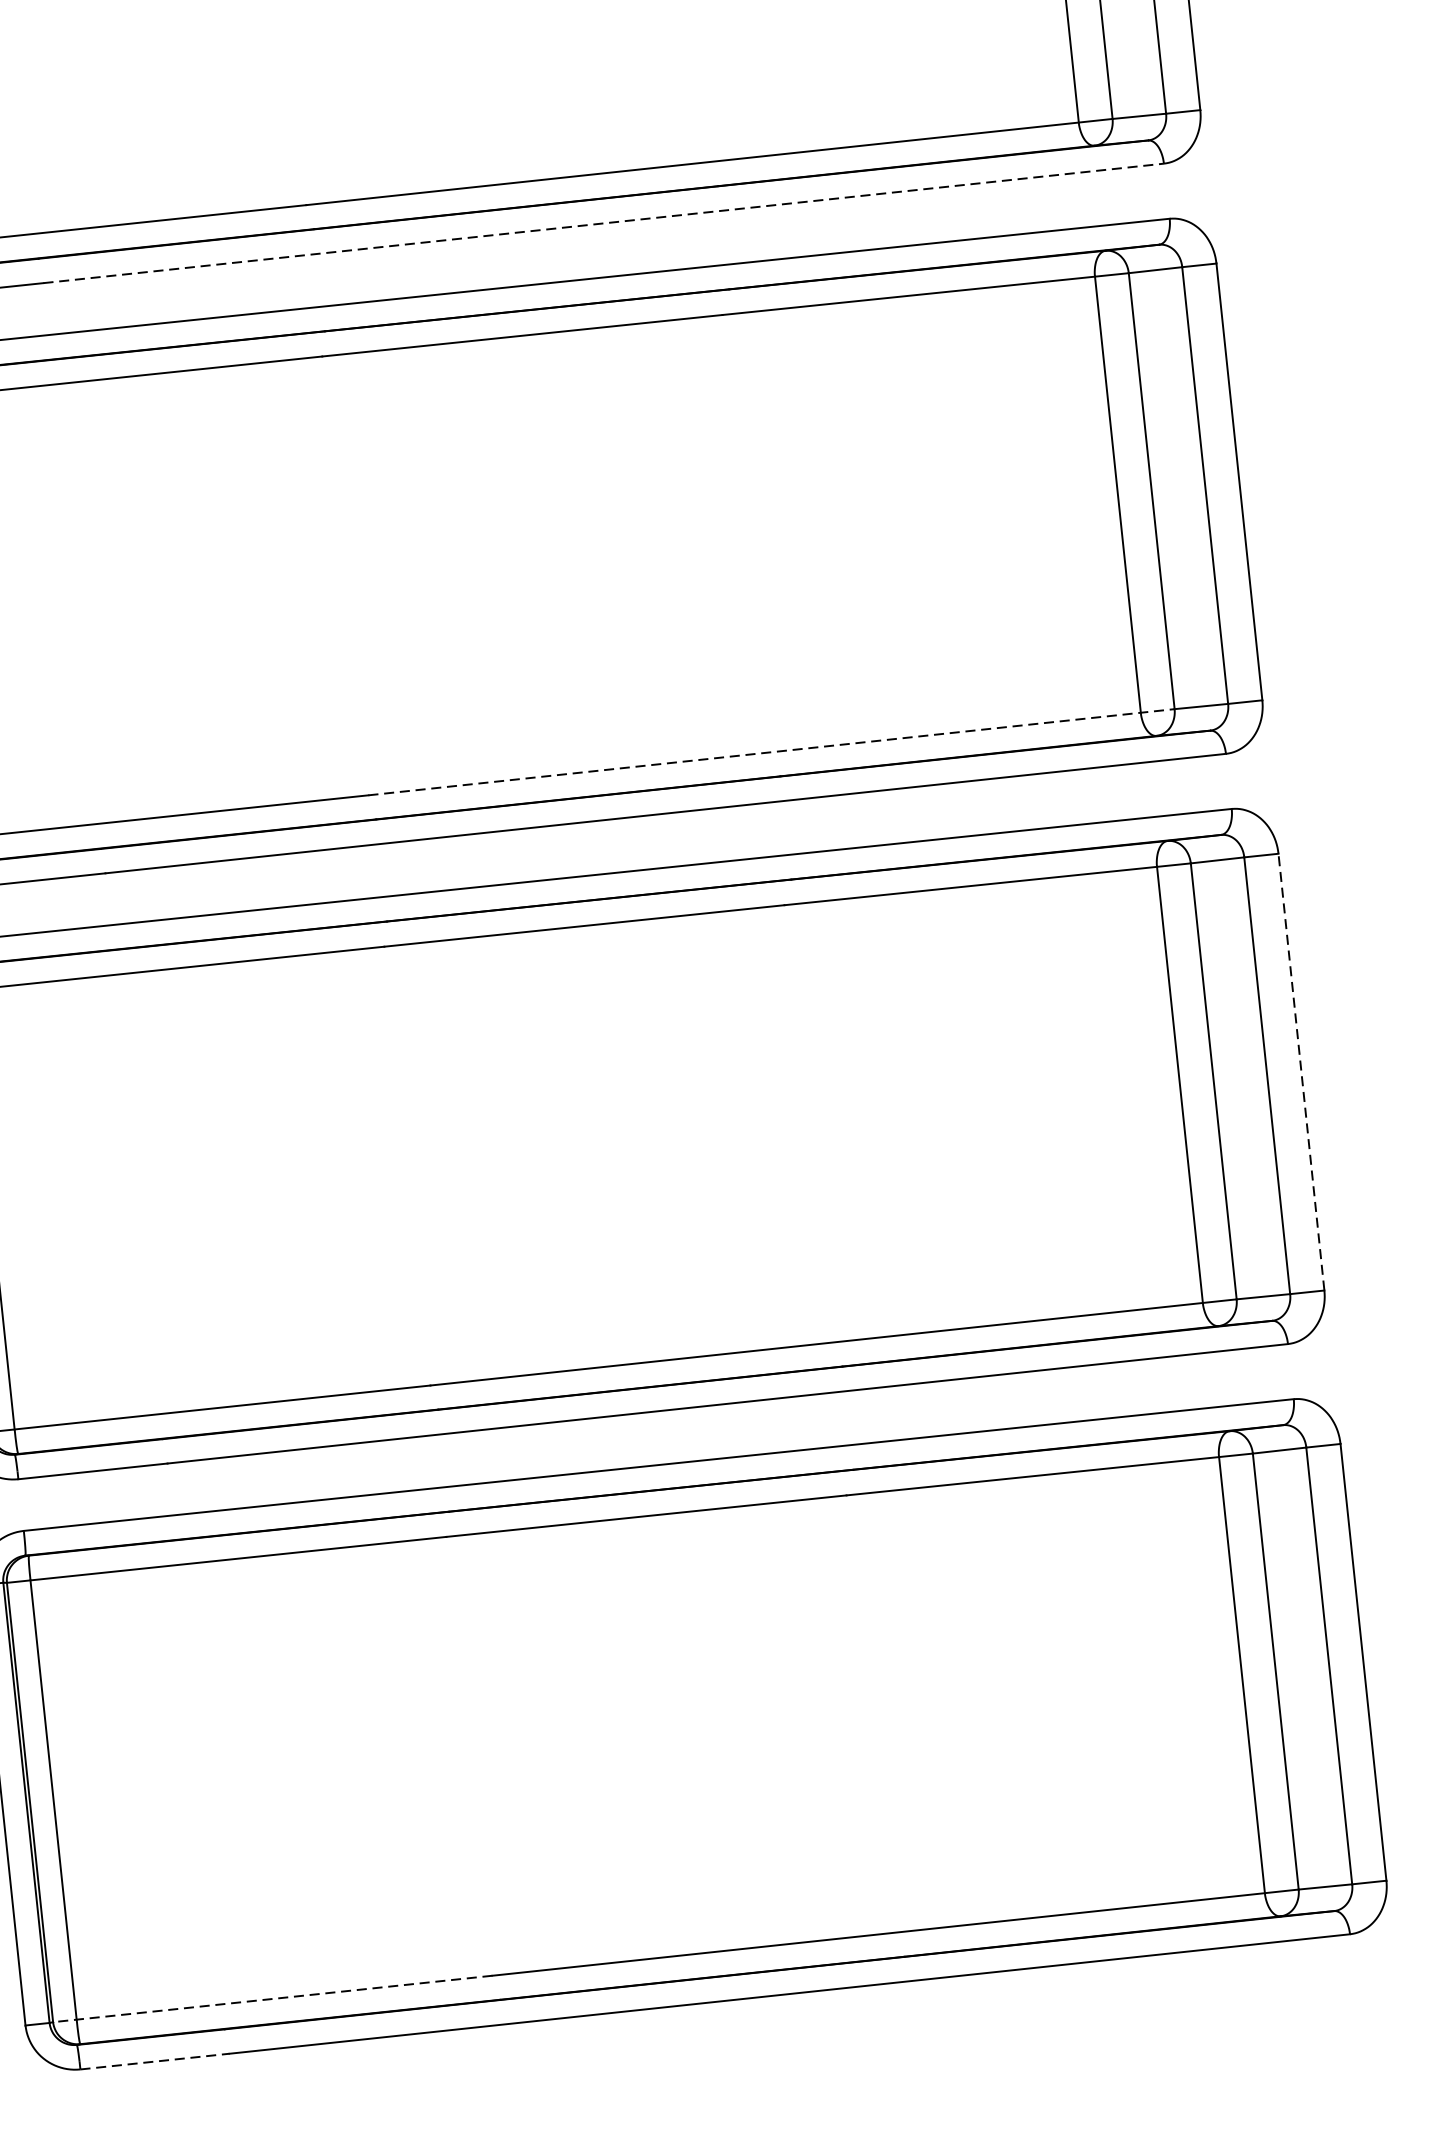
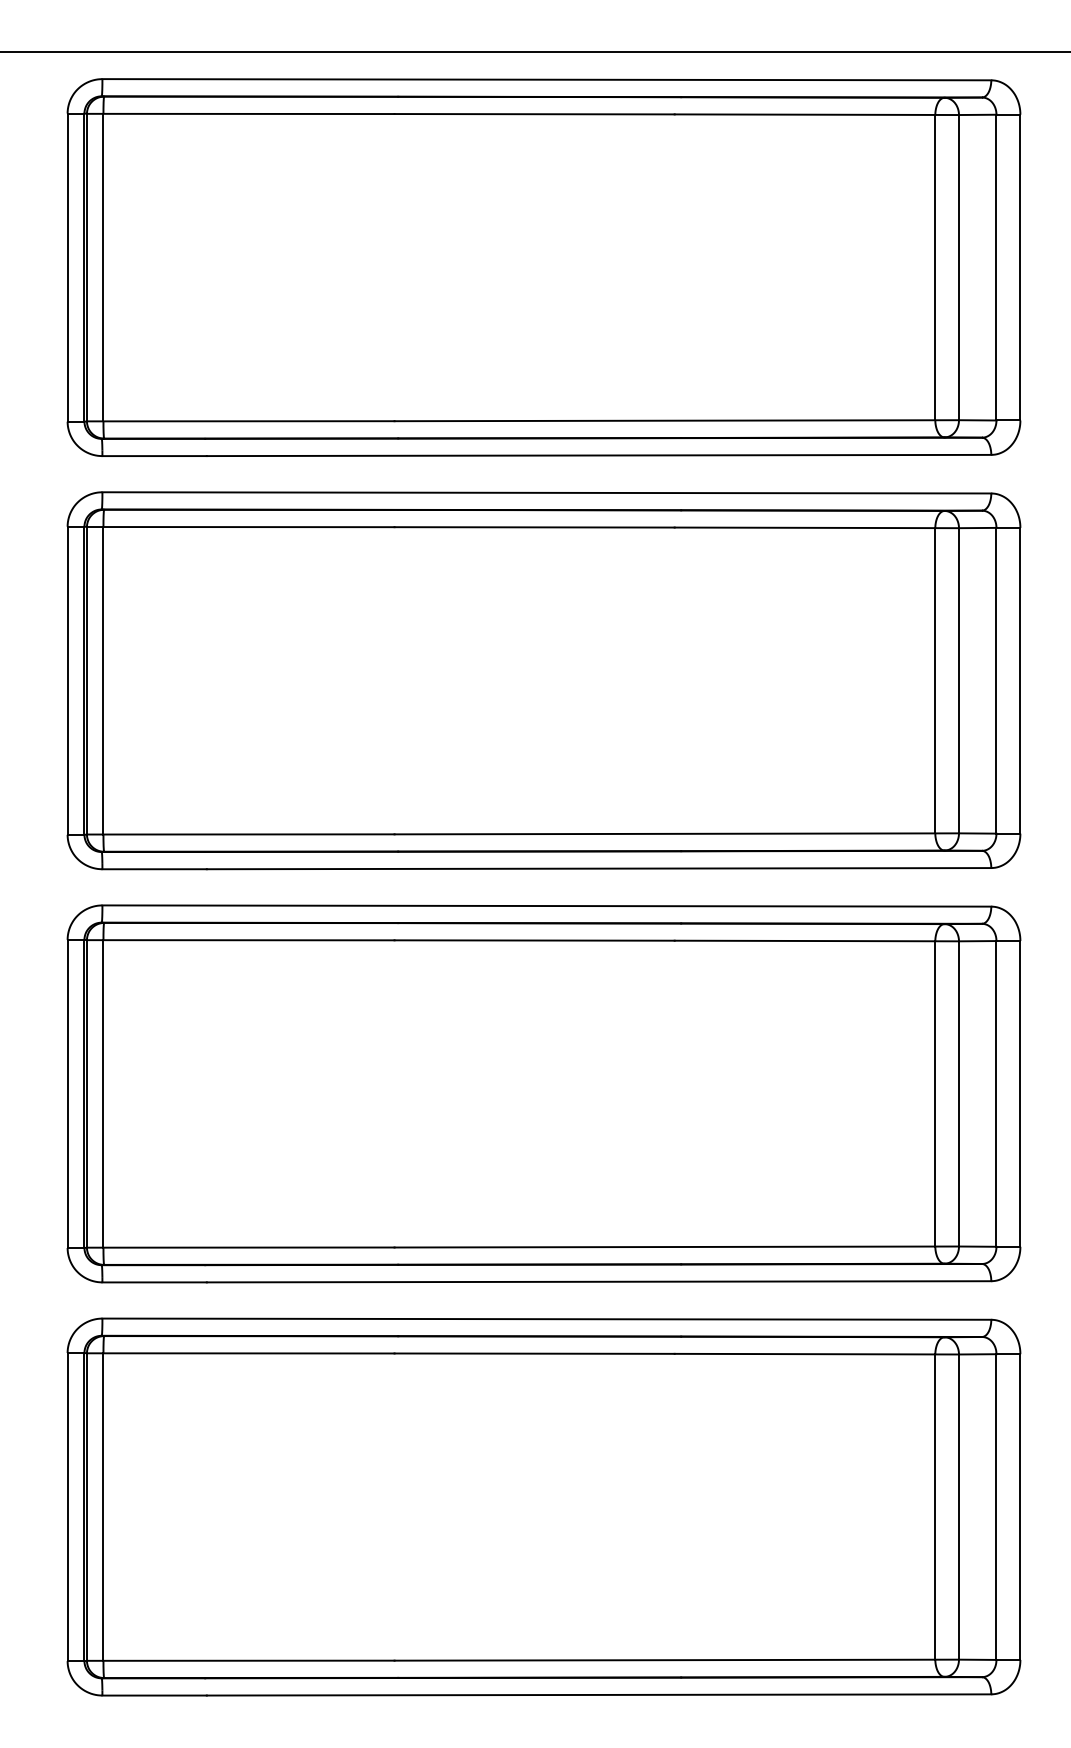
line: (604, 223) -> (599, 455), dashed -> solid
line: (772, 751) -> (677, 833), dashed -> solid
line: (1301, 1071) -> (1020, 1093), dashed -> solid
line: (272, 1998) -> (240, 1660), dashed -> solid
line: (156, 2061) -> (155, 1695), dashed -> solid

